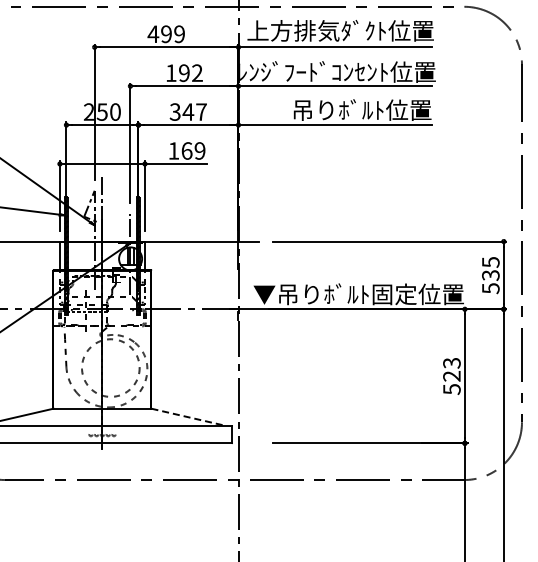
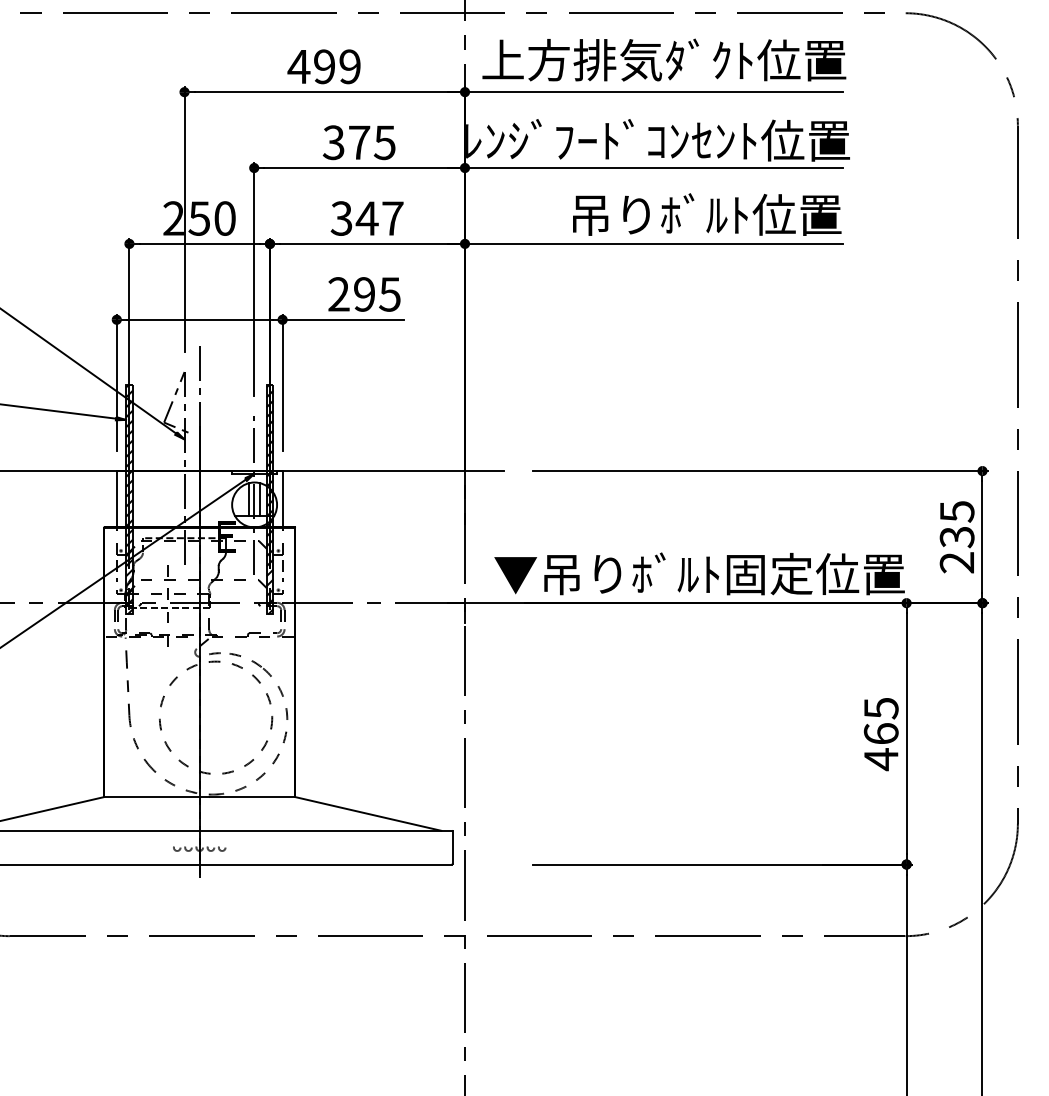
text: (183, 73) -> (357, 143), 192 -> 375
text: (186, 150) -> (363, 293), 169 -> 295
text: (490, 288) -> (956, 562), 535 -> 235
text: (451, 376) -> (880, 734), 523 -> 465
line: (189, 417) -> (369, 814), dashed -> solid

